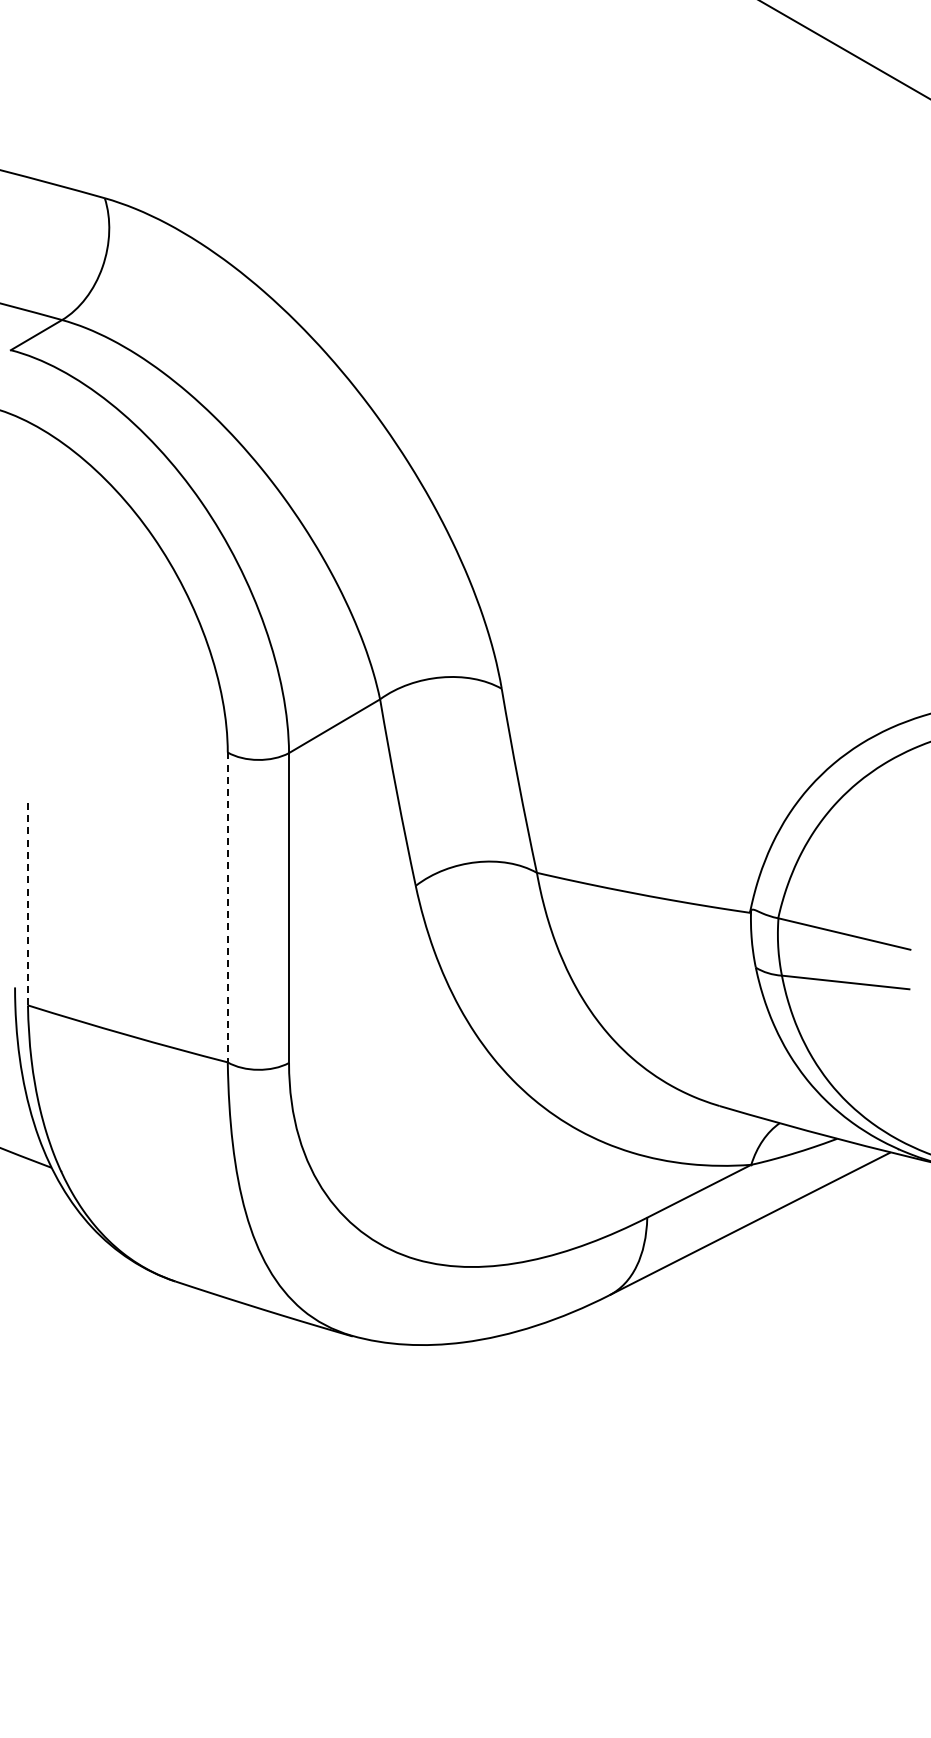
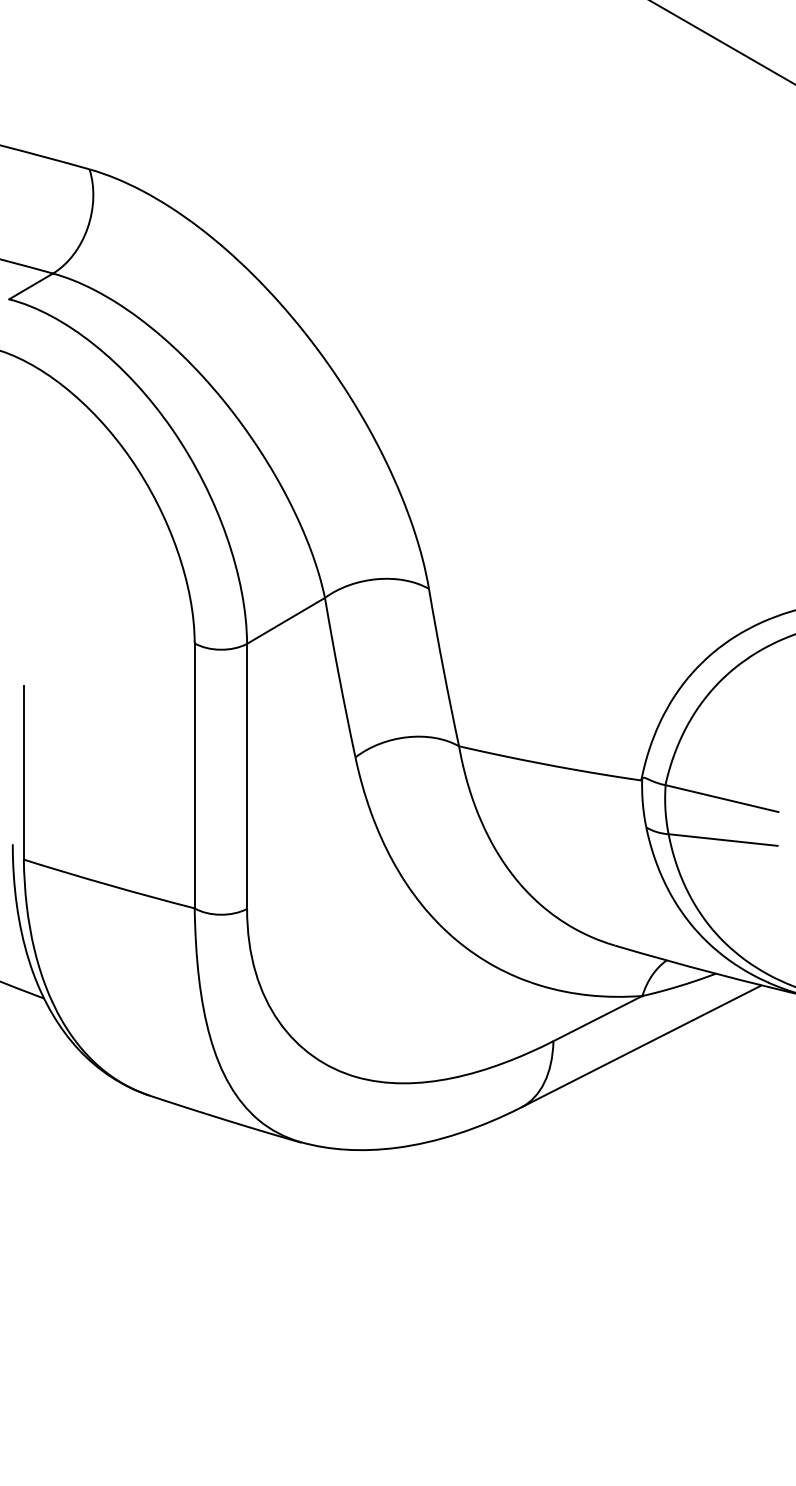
line: (27, 903) -> (23, 772), dashed -> solid
line: (227, 907) -> (194, 775), dashed -> solid

